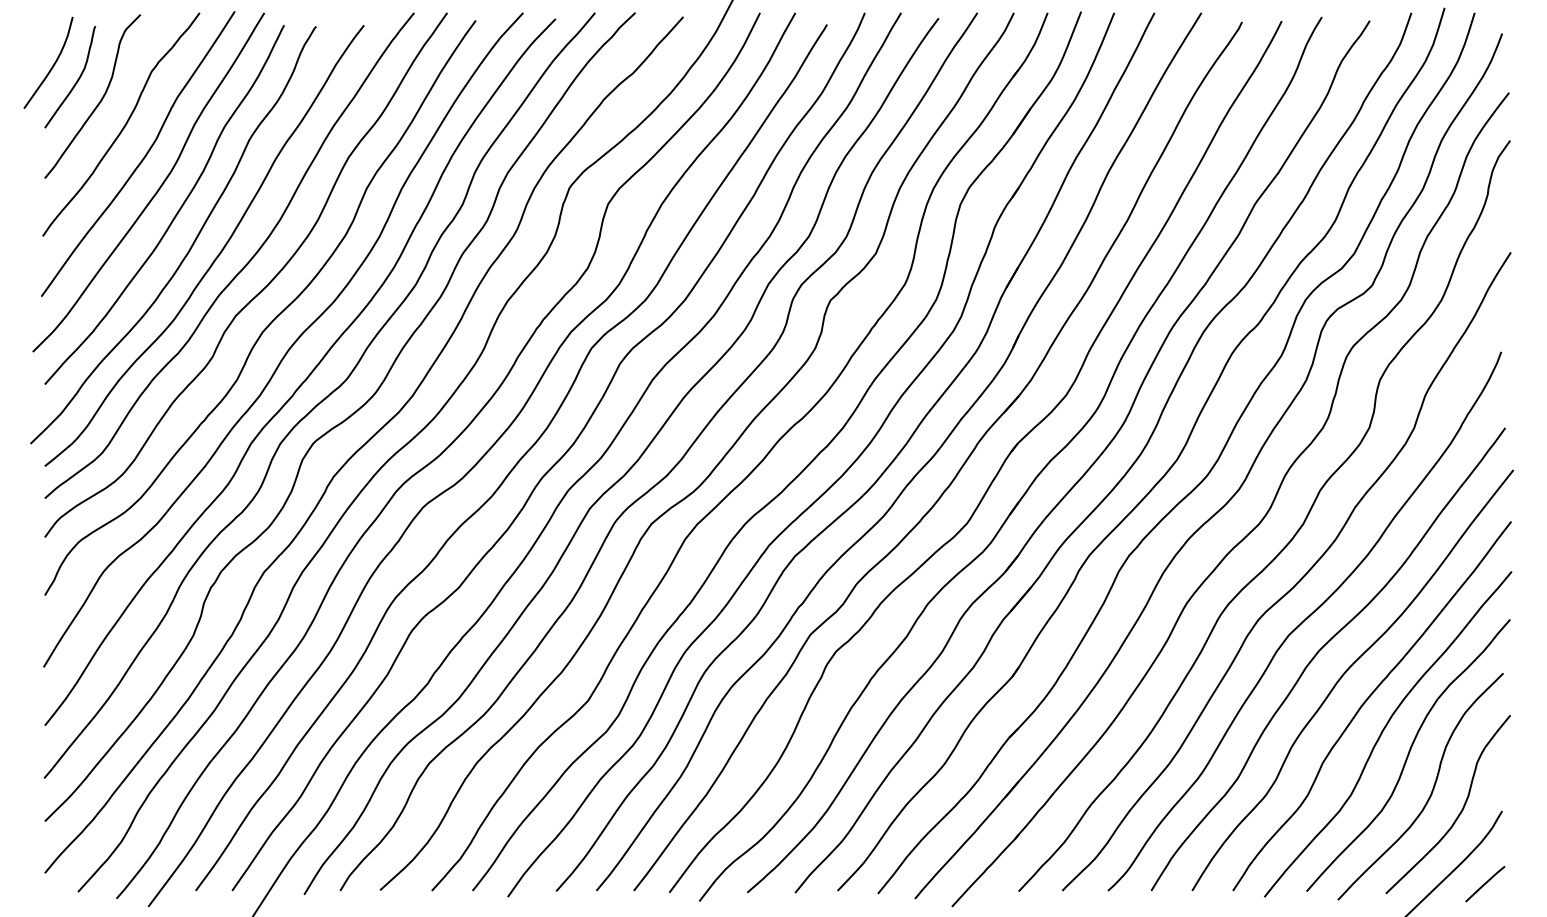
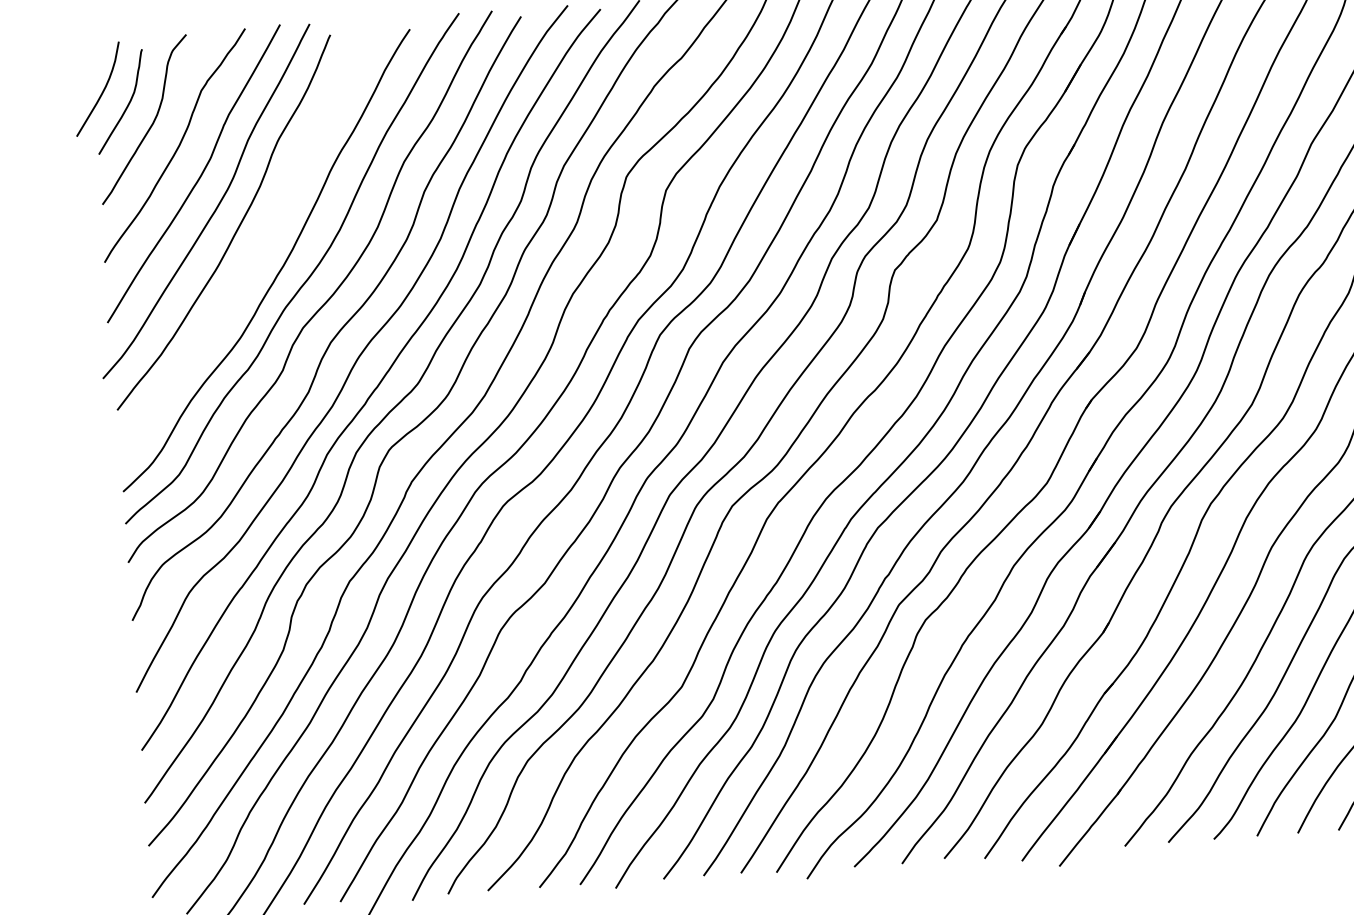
curve: (191, 244) -> (253, 260), removed

